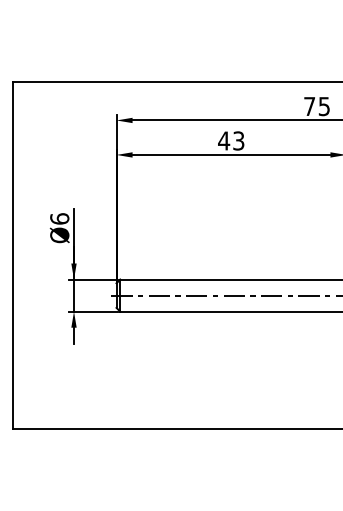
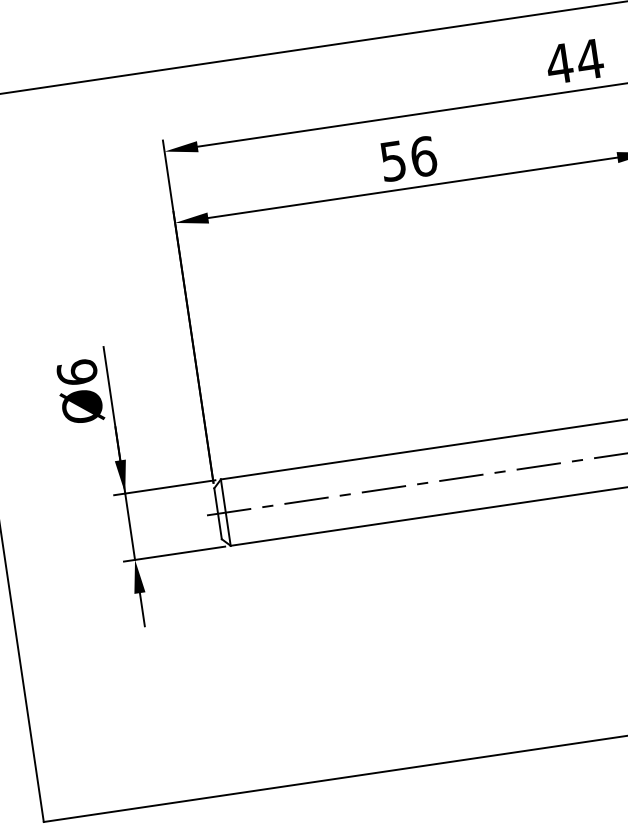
text: (316, 106) -> (573, 61), 75 -> 44
text: (231, 140) -> (408, 157), 43 -> 56

